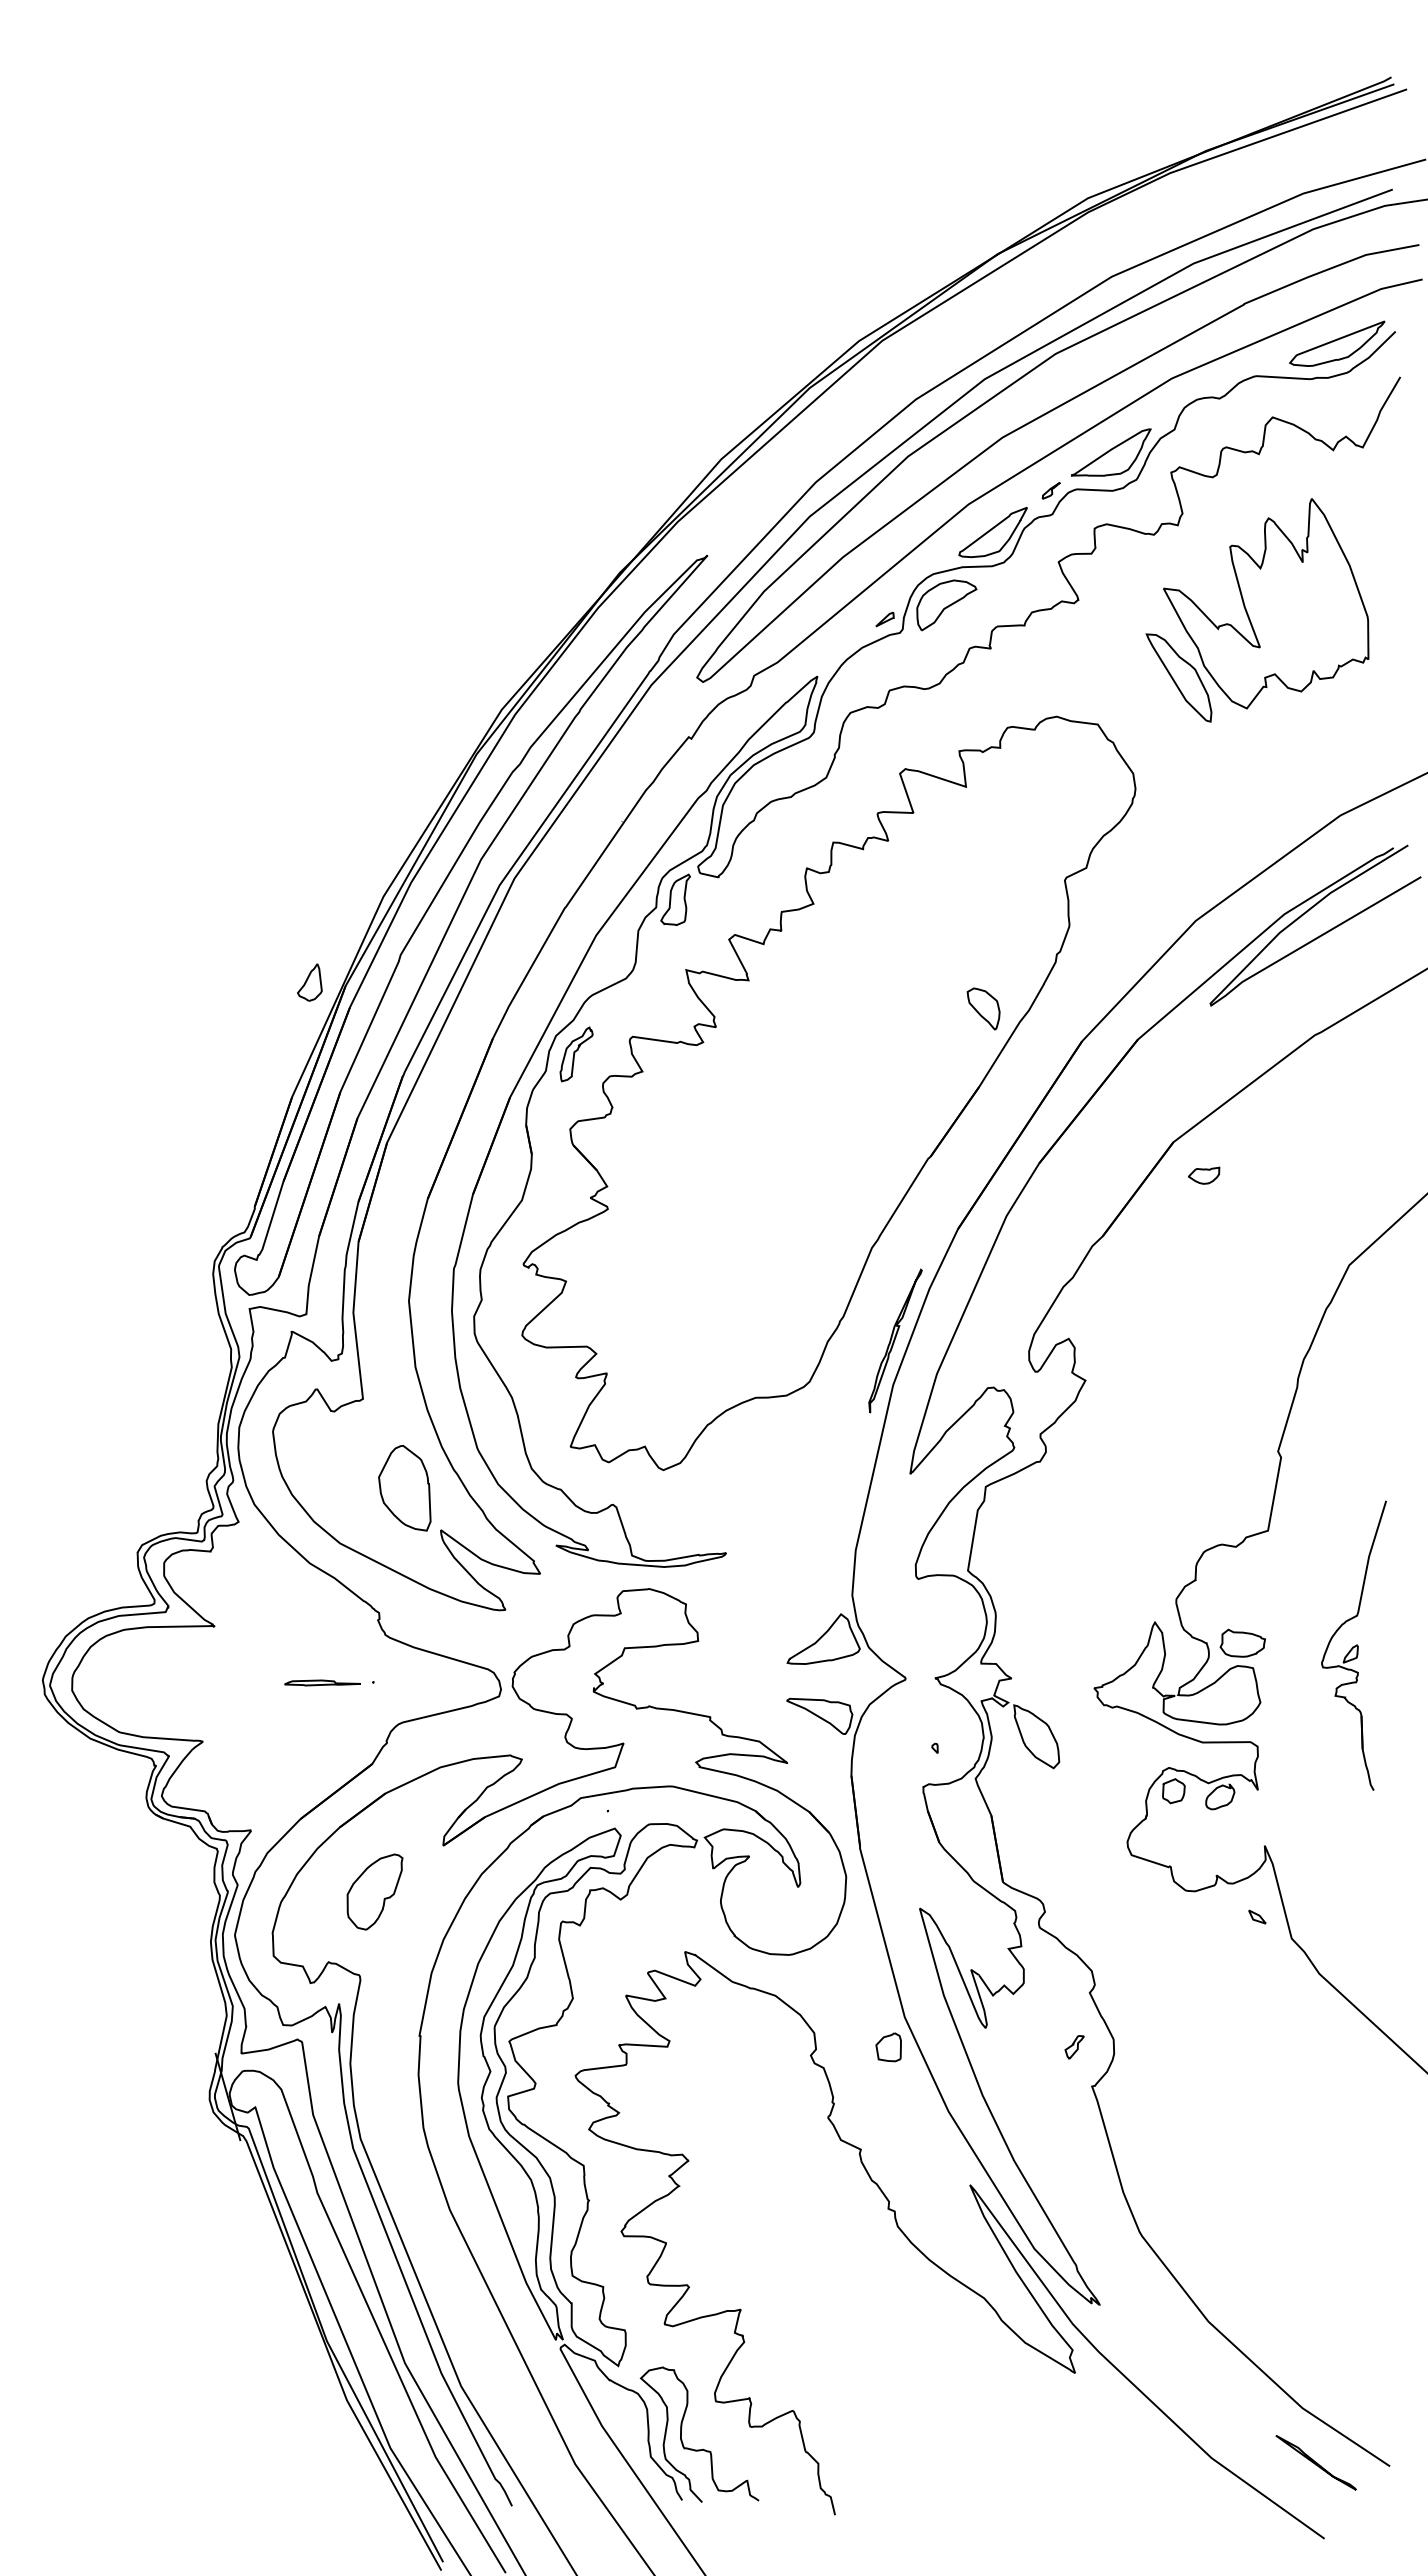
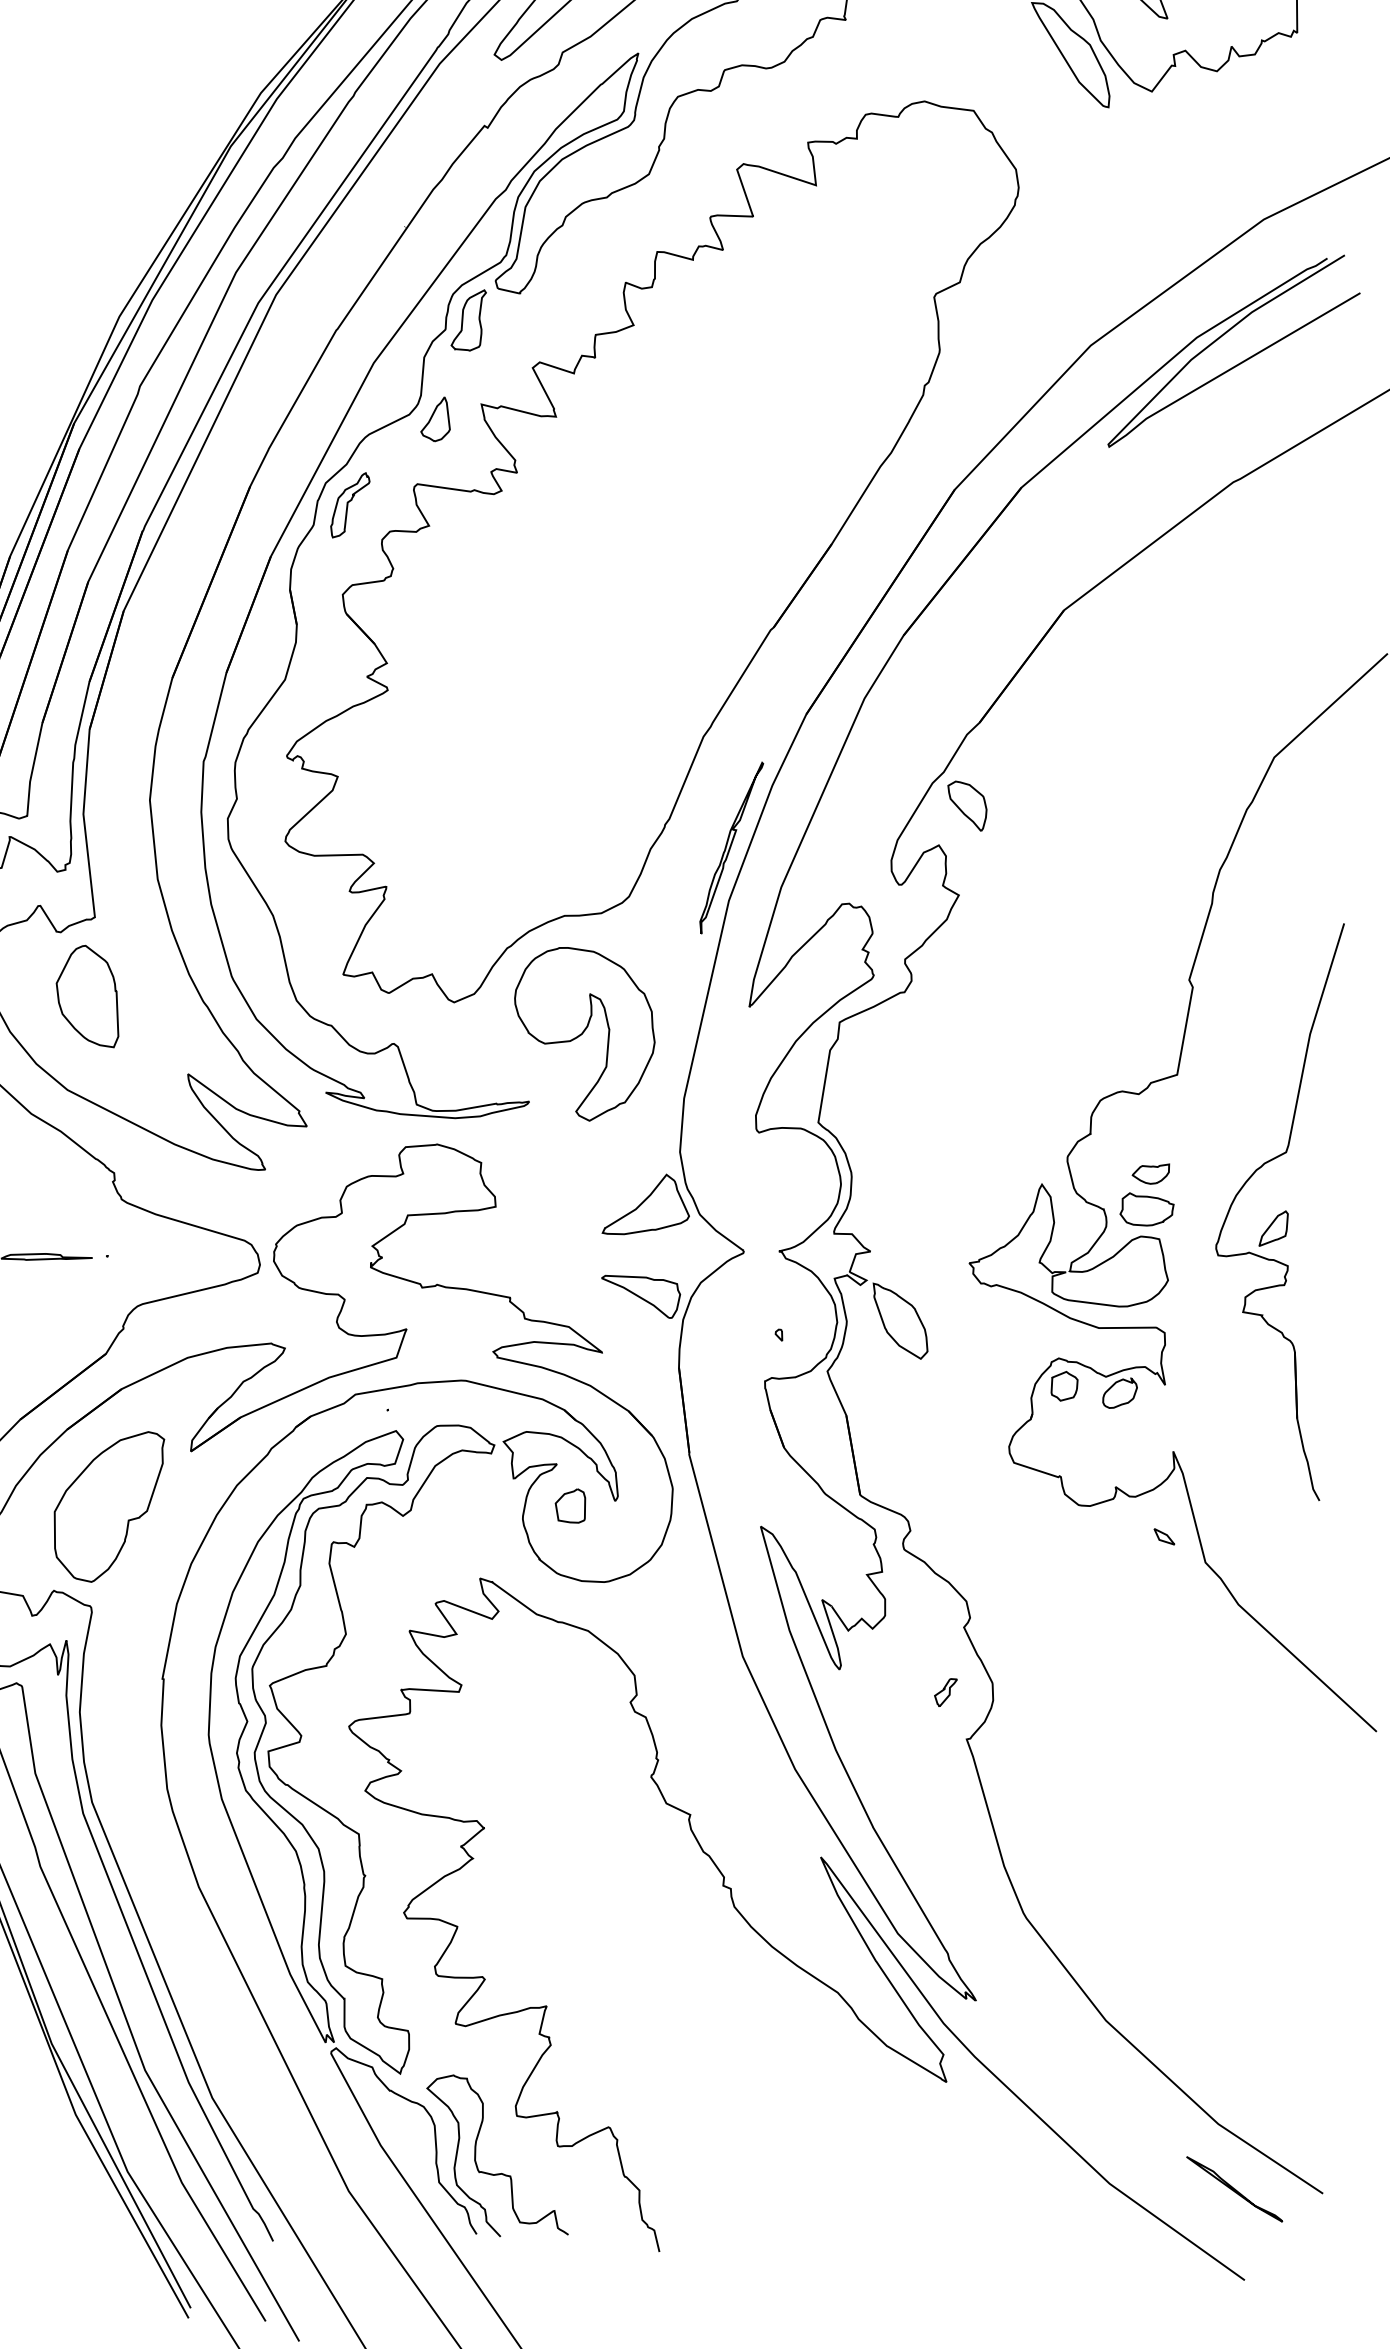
part: (309, 982) -> (435, 419), moved
part: (983, 1008) -> (967, 805), moved
part: (1204, 1175) -> (1151, 1173), moved
part: (404, 1488) -> (87, 996), moved
part: (772, 1496) -> (584, 1033), added
part: (1353, 1645) -> (1279, 1212), size x1.67
part: (374, 1891) -> (108, 1506), size x1.67
part: (888, 2047) -> (570, 1506), moved

